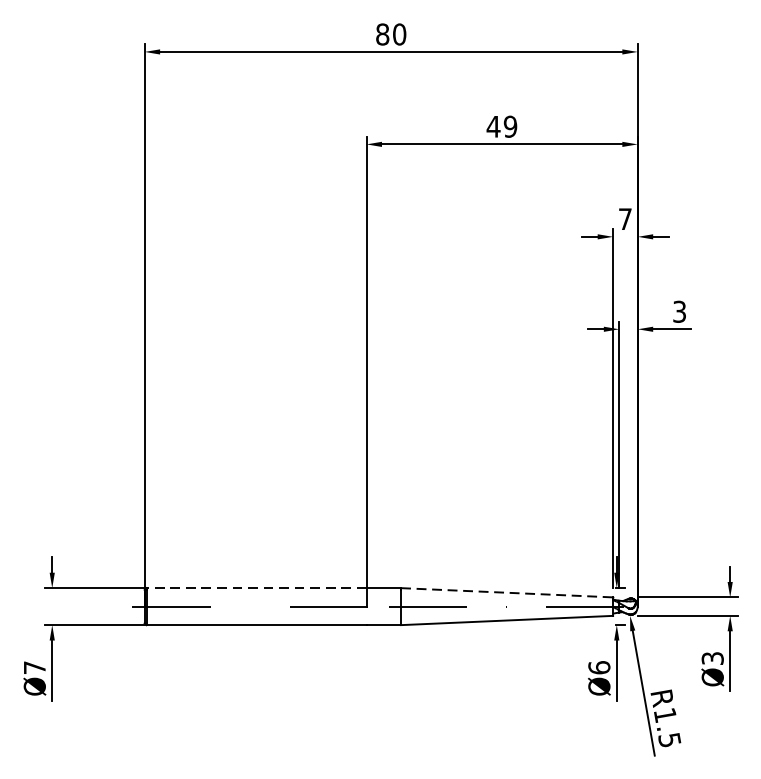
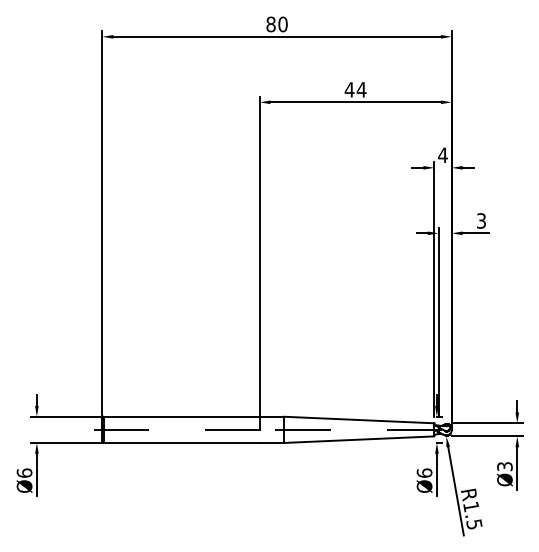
text: (510, 126) -> (361, 89), 49 -> 44
text: (624, 218) -> (442, 154), 7 -> 4
line: (256, 587) -> (181, 416), dashed -> solid
line: (507, 593) -> (359, 420), dashed -> solid
text: (34, 666) -> (24, 472), Ø7 -> Ø6

